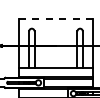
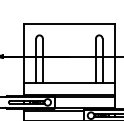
line: (55, 19) -> (68, 24), dashed -> solid

